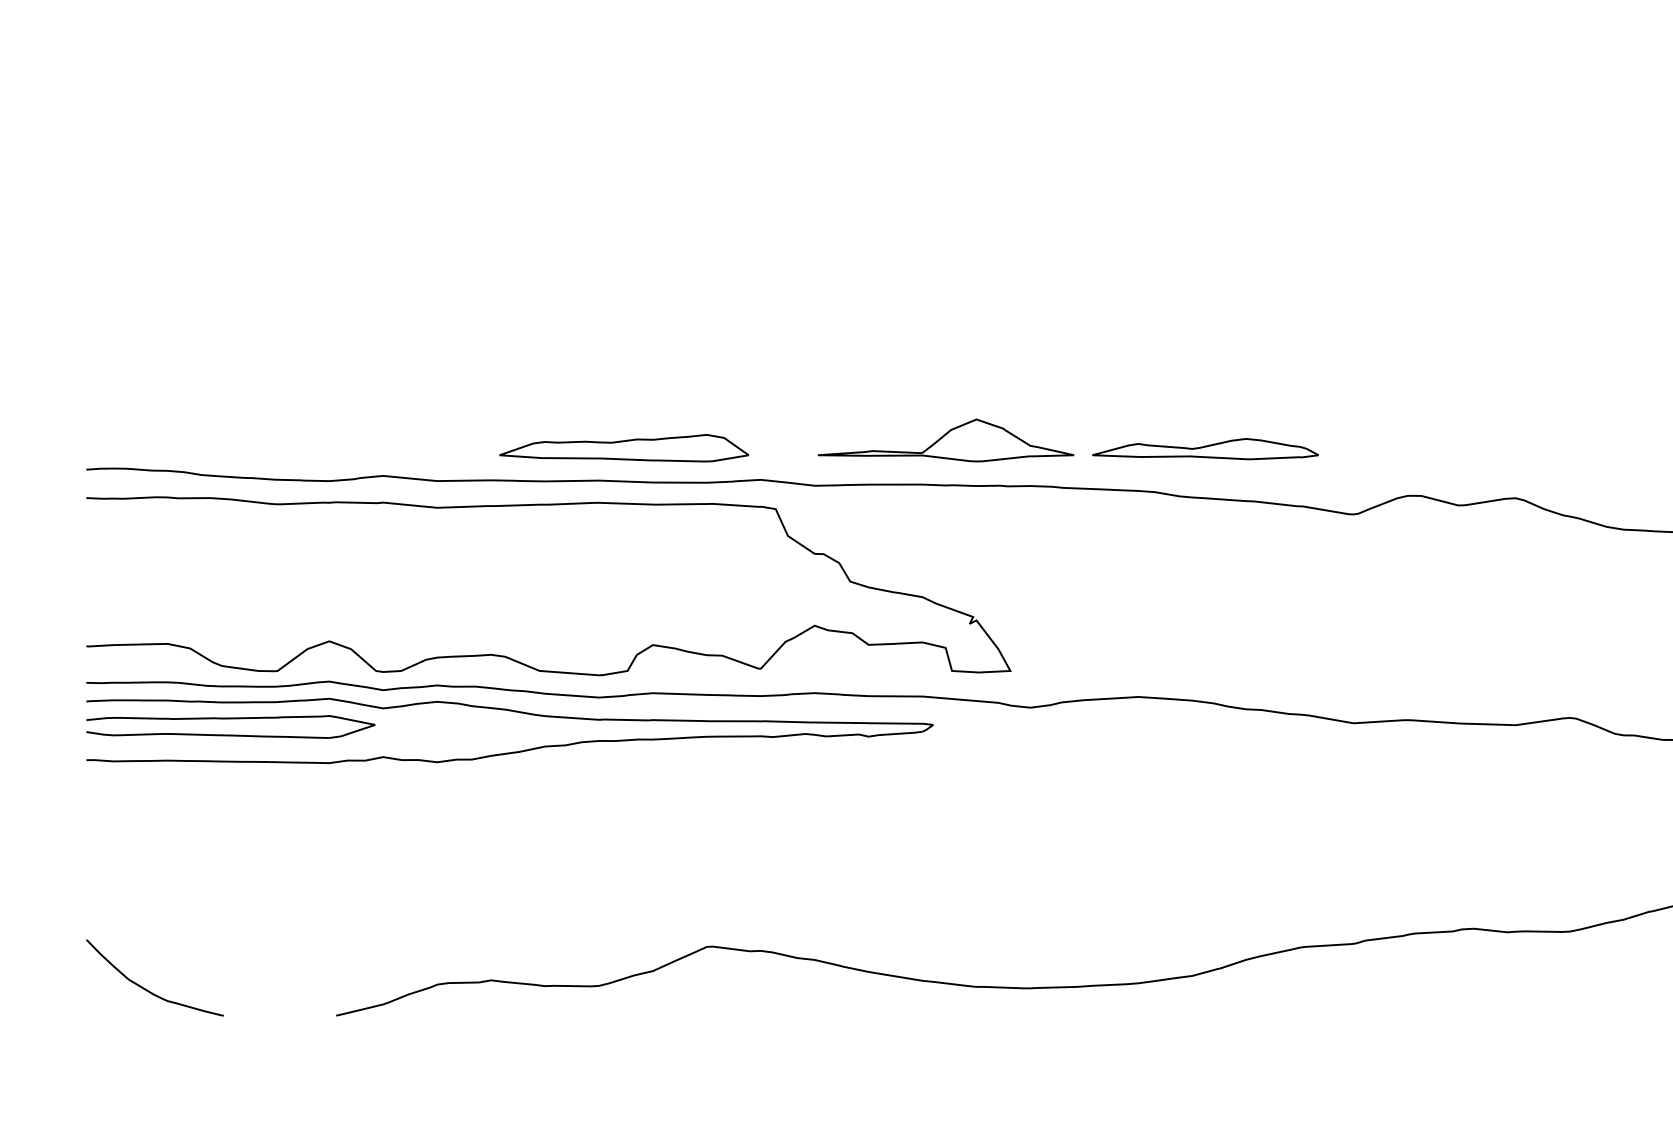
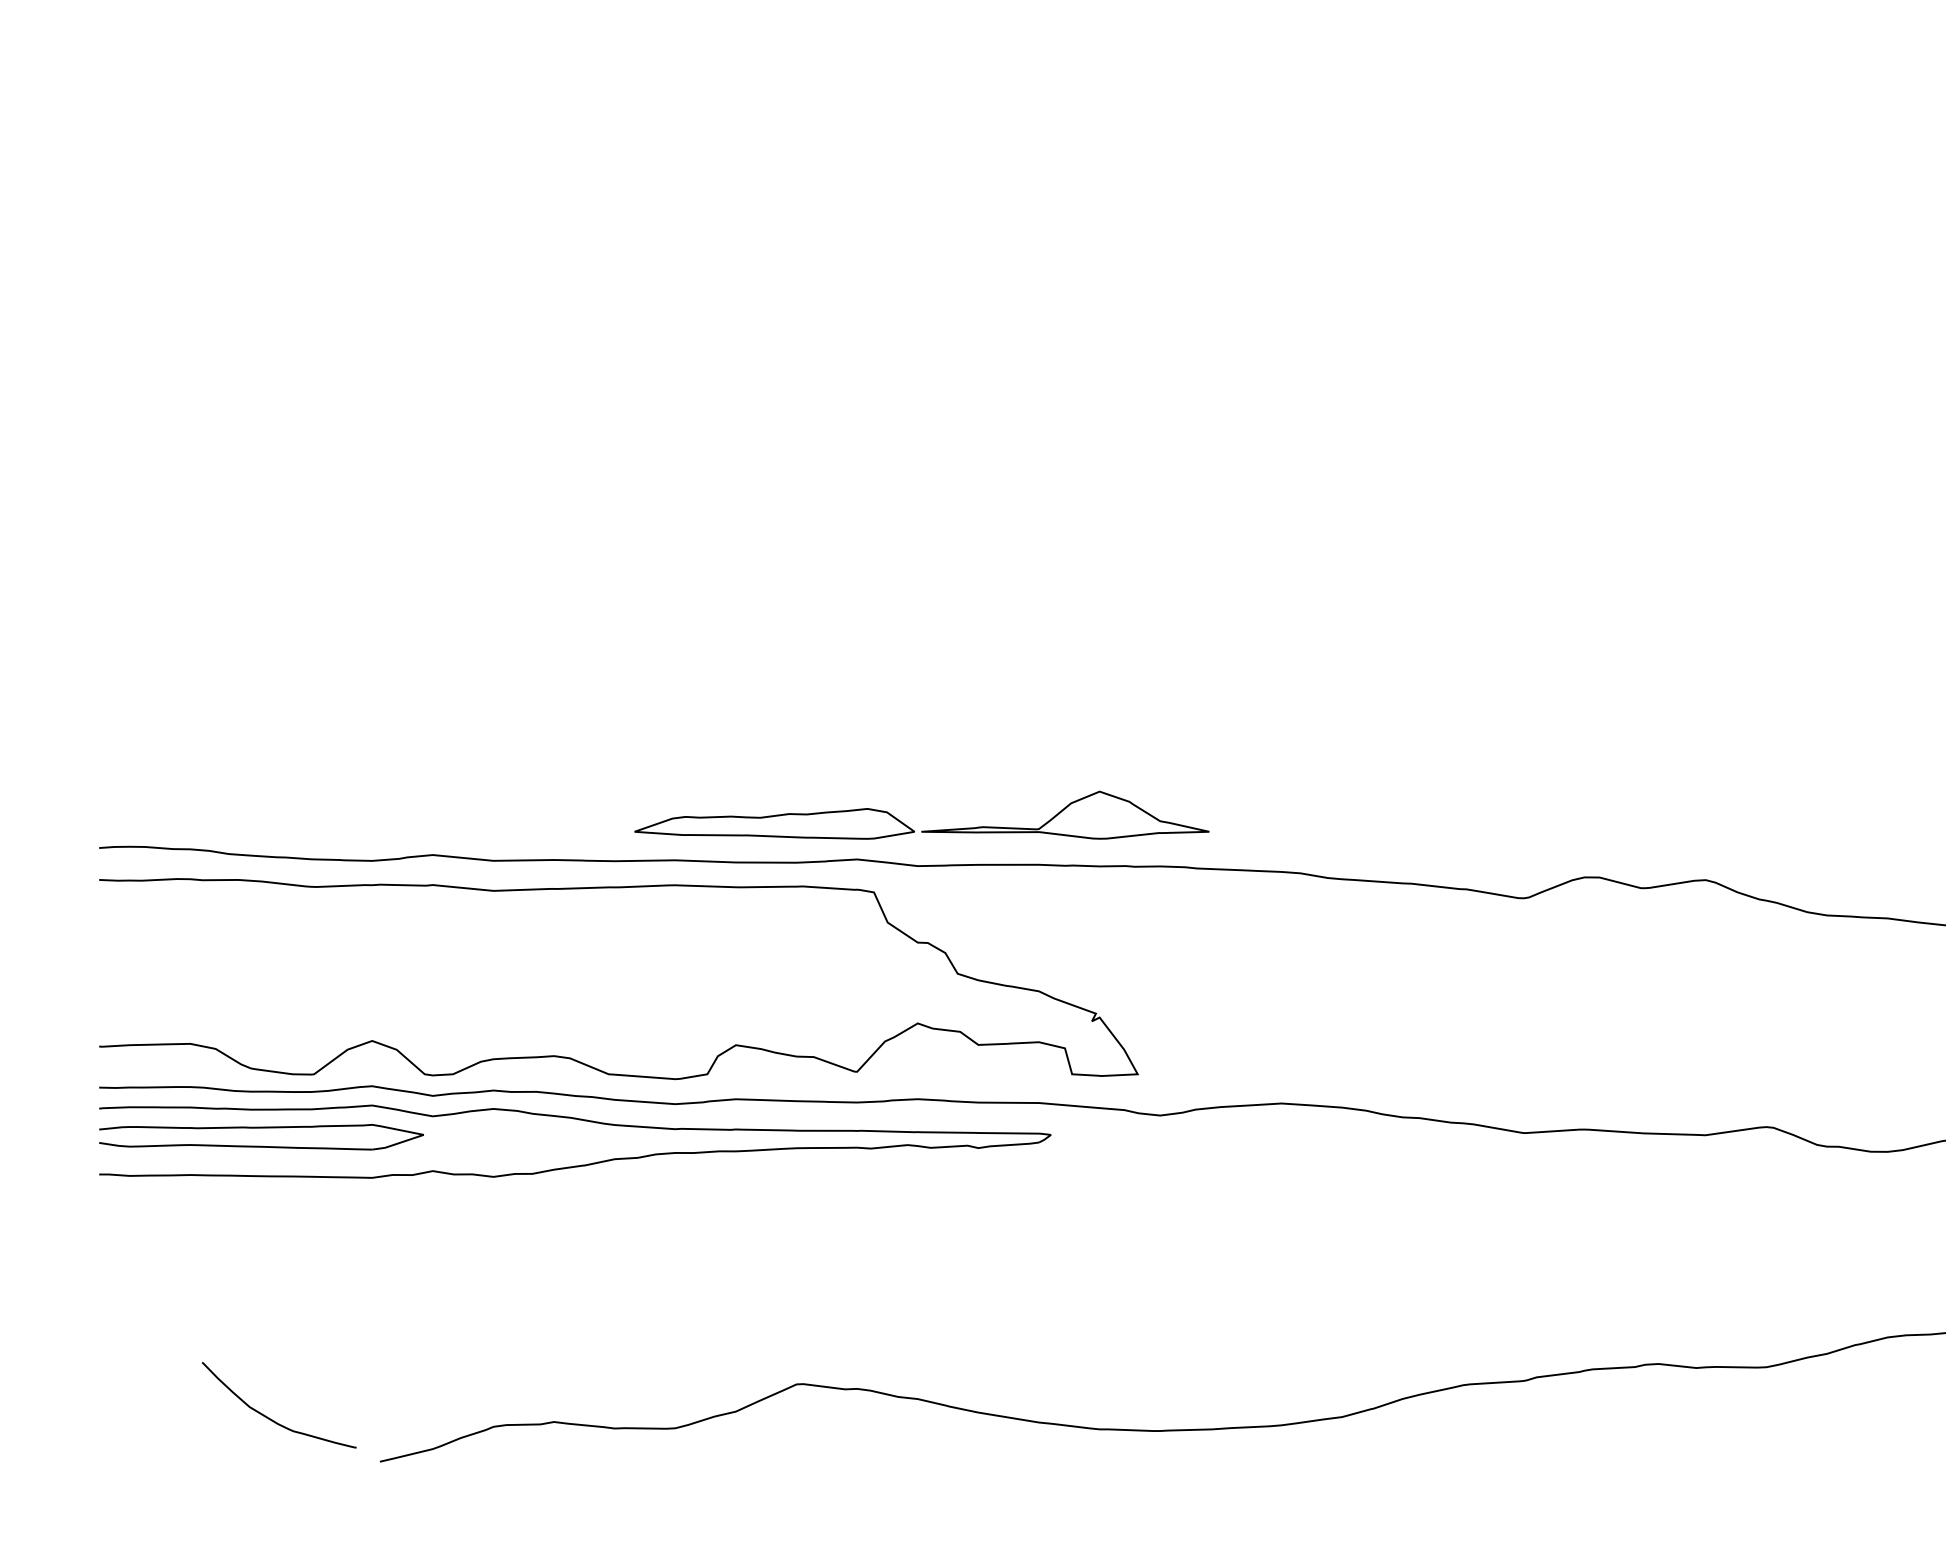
part: (624, 447) -> (774, 823), moved
part: (1205, 448) -> (1356, 824), removed
curve: (146, 988) -> (269, 1417), moved

